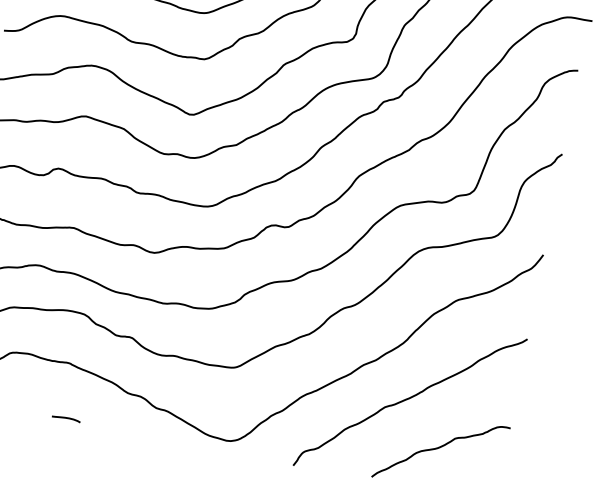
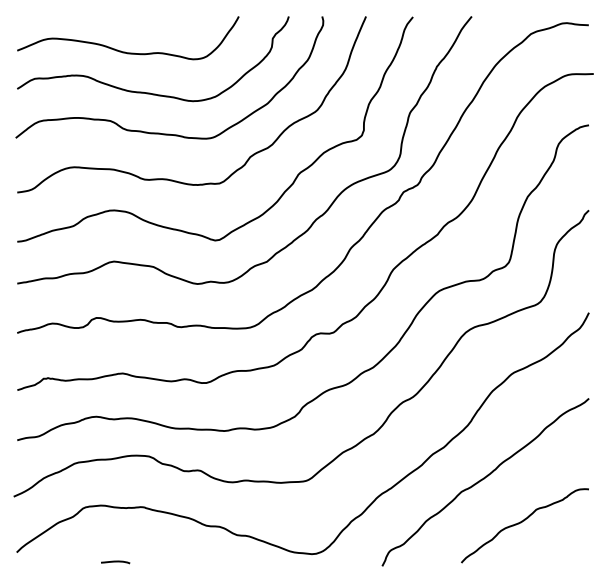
curve: (66, 418) -> (115, 562), moved

